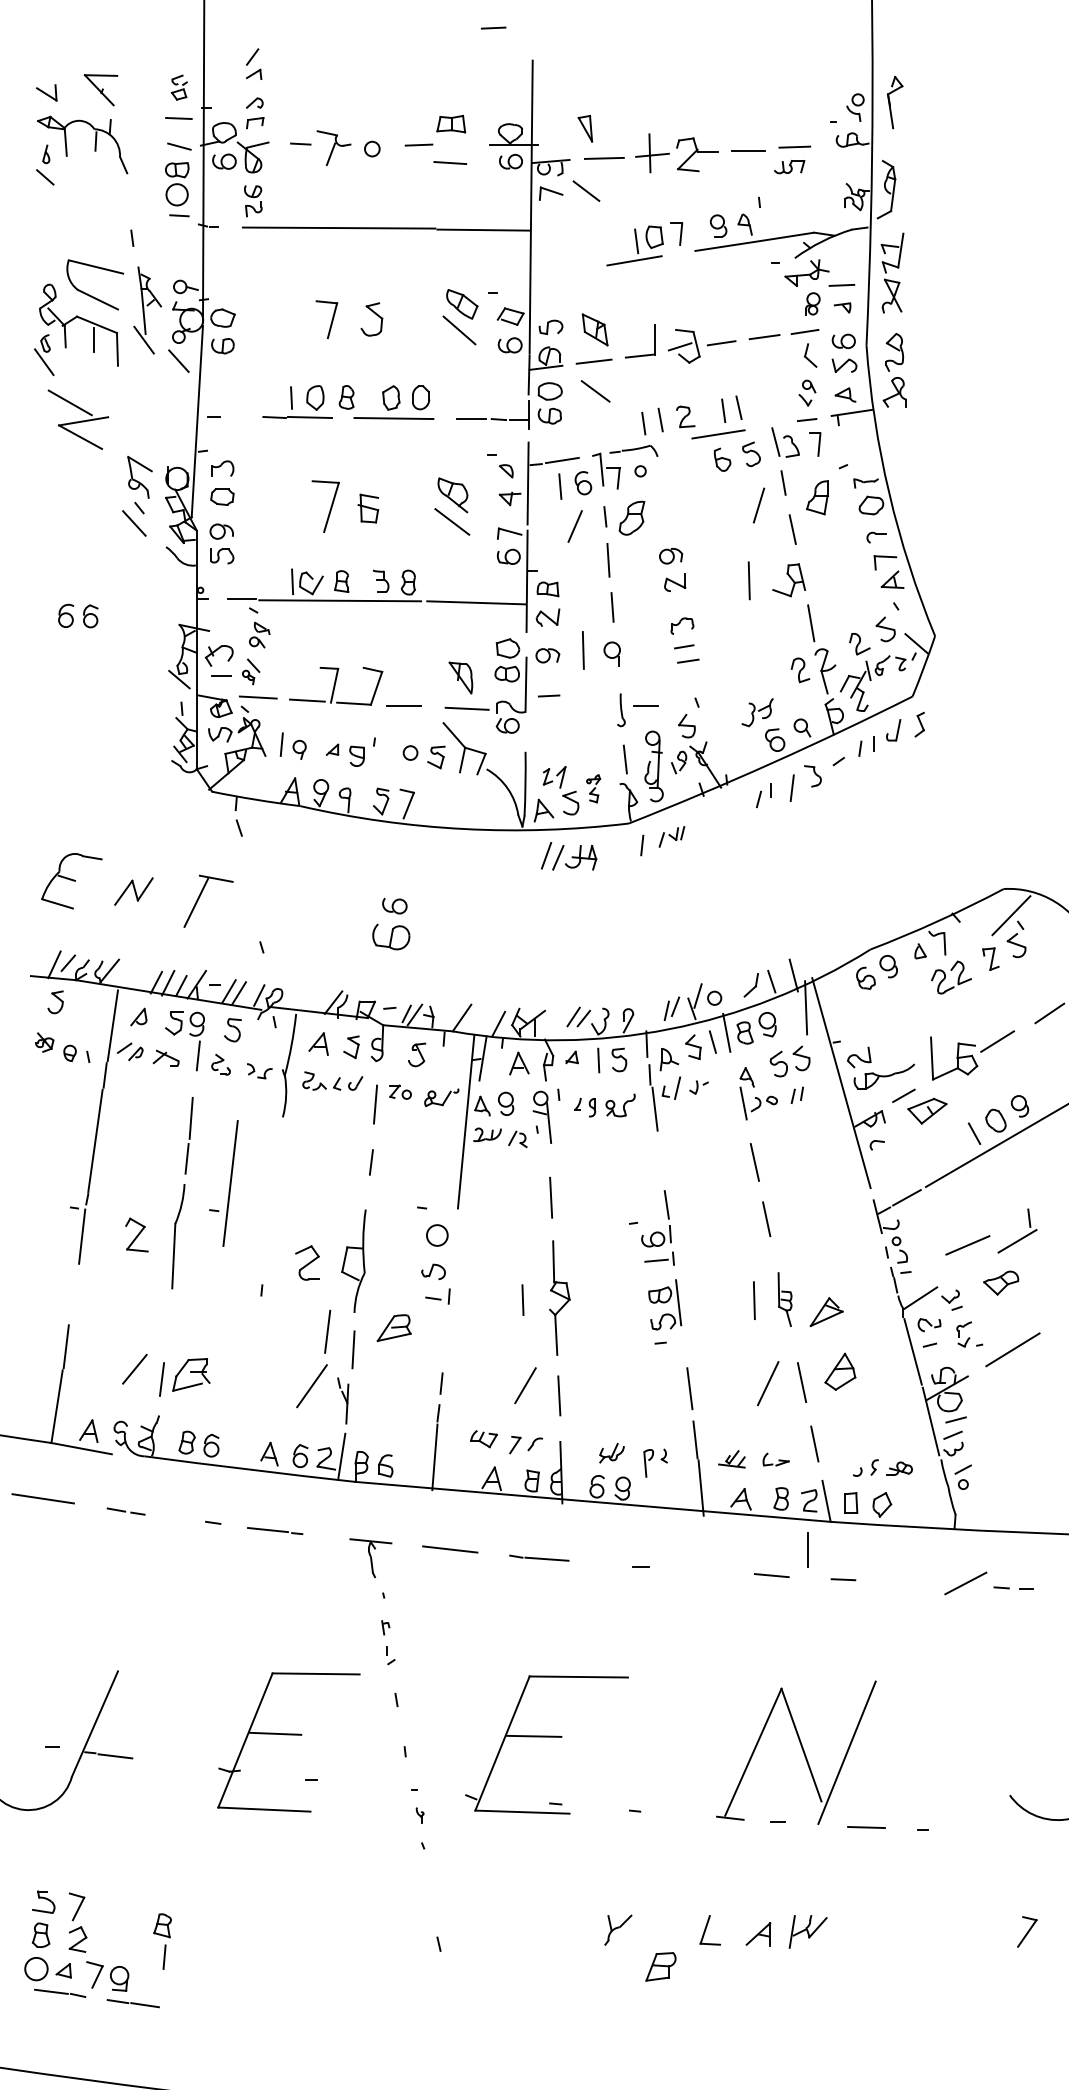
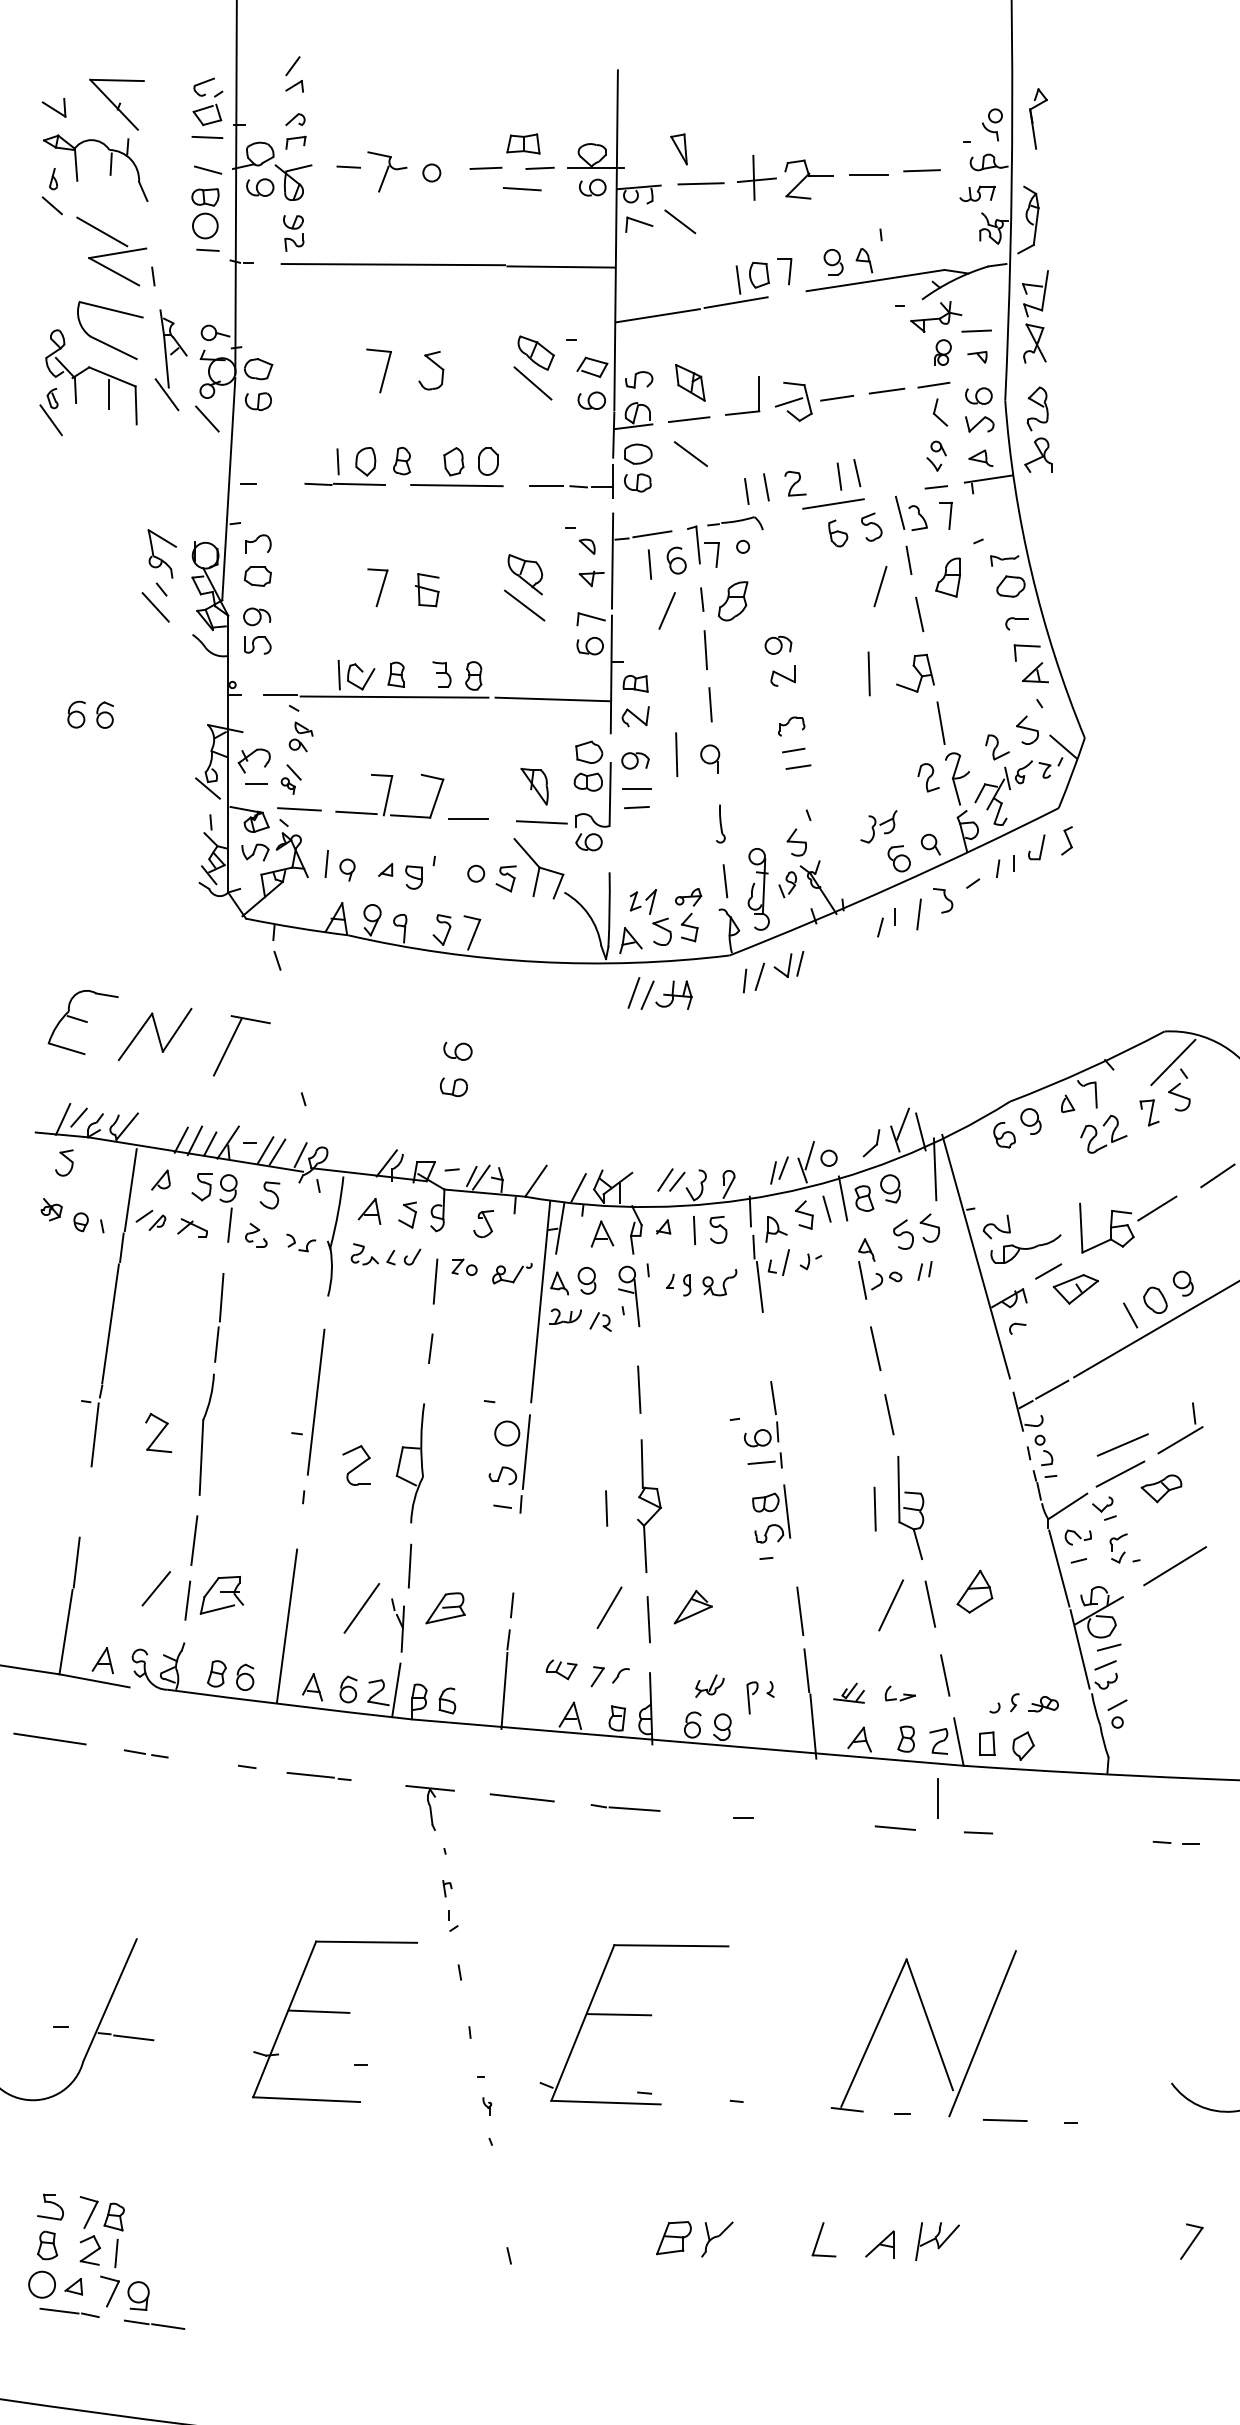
line: (493, 27) -> (539, 167), moved
part: (179, 87) -> (208, 101), size x1.67
part: (100, 89) -> (116, 103), size x1.43
part: (789, 167) -> (977, 194), moved
line: (567, 271) -> (658, 315), added
part: (78, 419) -> (111, 251), moved
part: (325, 506) -> (377, 587), size x0.62
line: (645, 705) -> (636, 788), moved
part: (593, 788) -> (688, 914), size x1.67
part: (671, 836) -> (778, 970), size x1.67
part: (133, 891) -> (154, 1034), size x1.67
part: (391, 936) -> (454, 1086), size x0.62
line: (778, 968) -> (903, 1123), added
part: (223, 1183) -> (307, 1402), moved
line: (453, 1251) -> (526, 1452), added
part: (784, 1299) -> (910, 1507), size x1.67
part: (826, 1312) -> (693, 1607), moved
part: (393, 1327) -> (444, 1607), moved
line: (327, 1331) -> (194, 1540), moved
line: (247, 1401) -> (286, 1626), added
line: (965, 1583) -> (1120, 1474), moved
part: (162, 1941) -> (114, 2235), moved
part: (660, 1966) -> (673, 2237), moved

